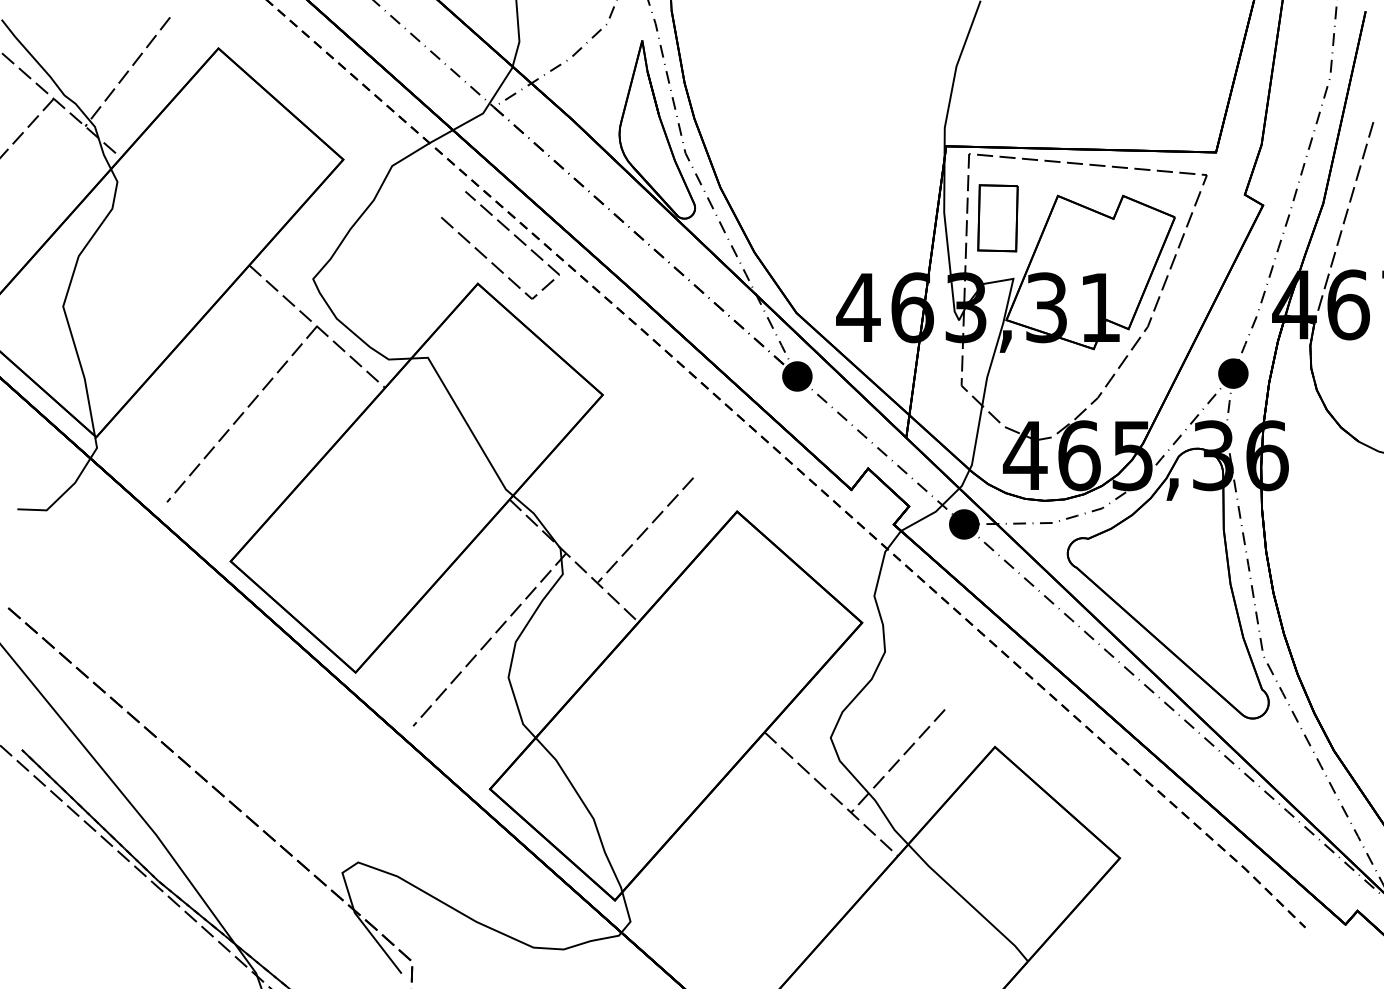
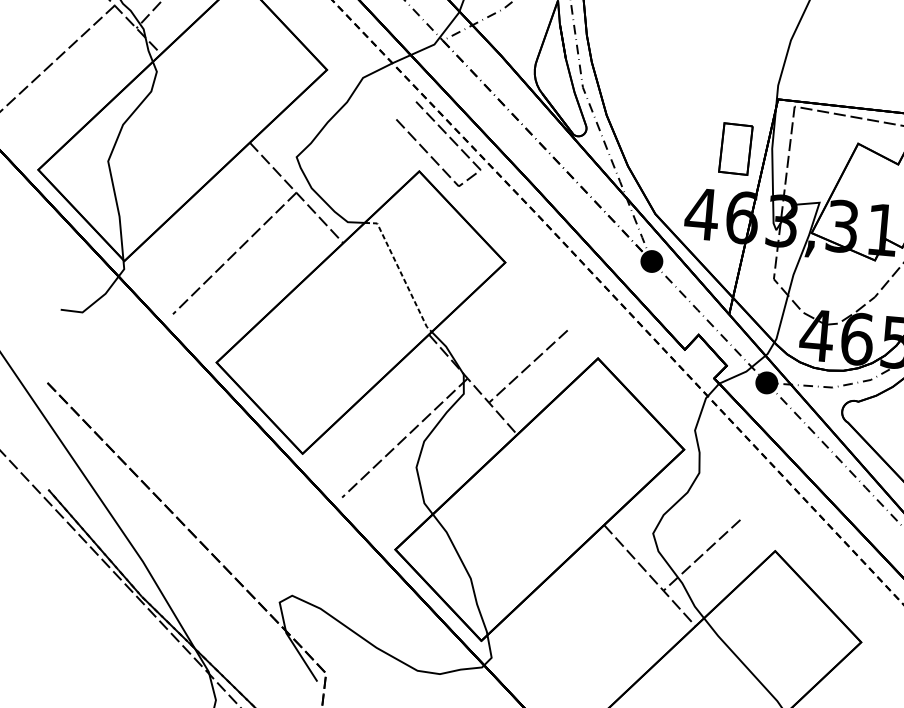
part: (997, 218) -> (735, 149), moved
line: (465, 421) -> (401, 273), solid -> dashed

